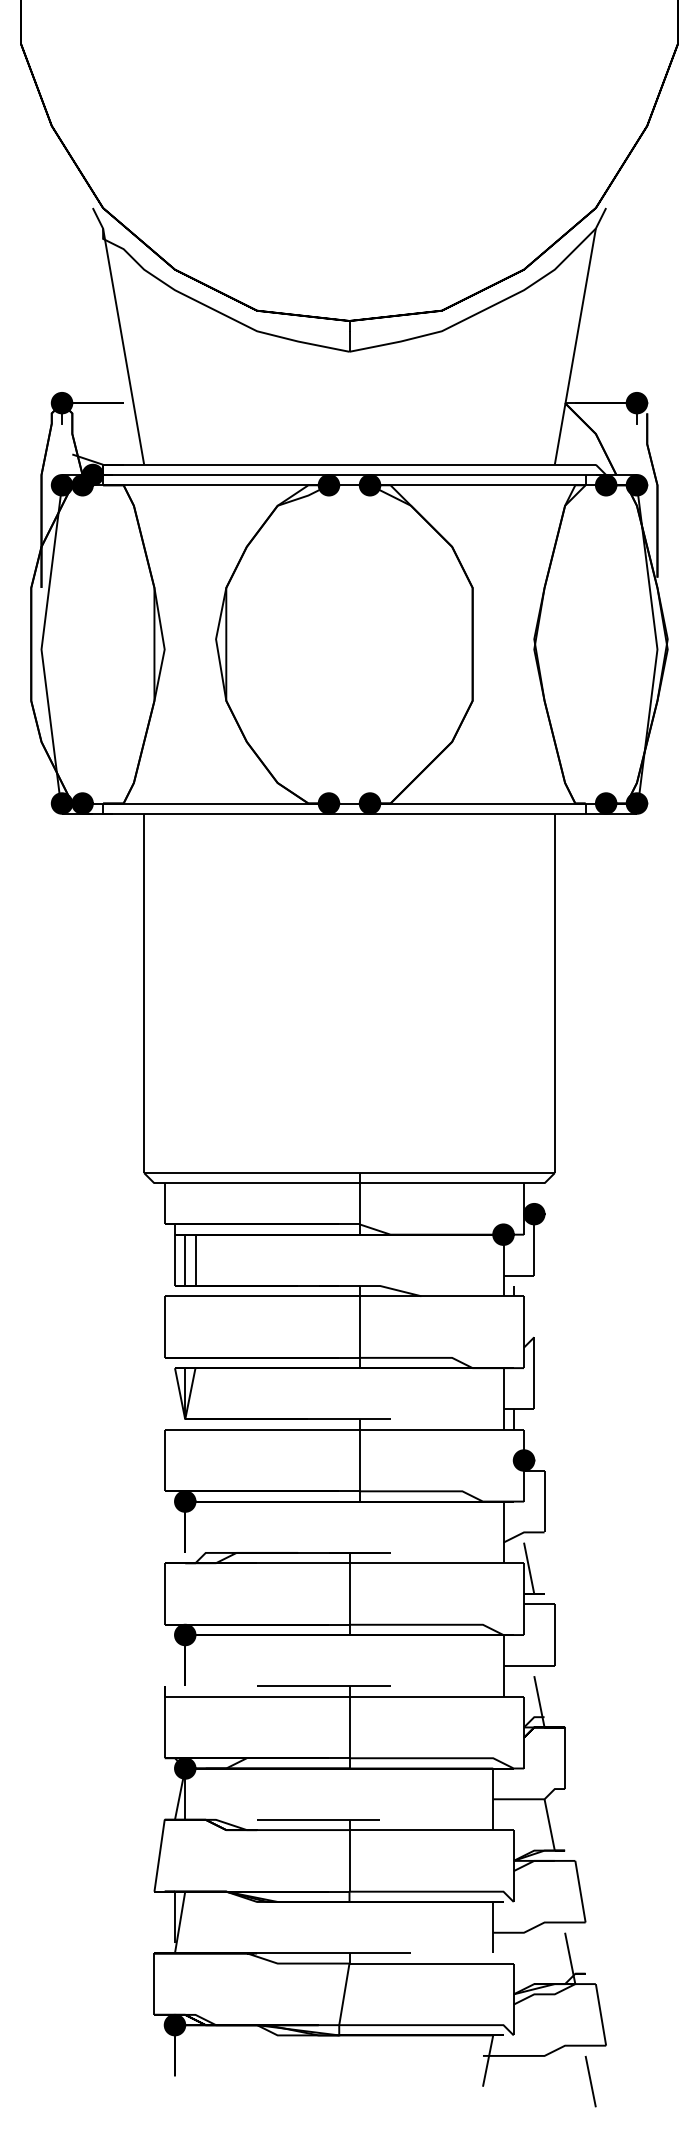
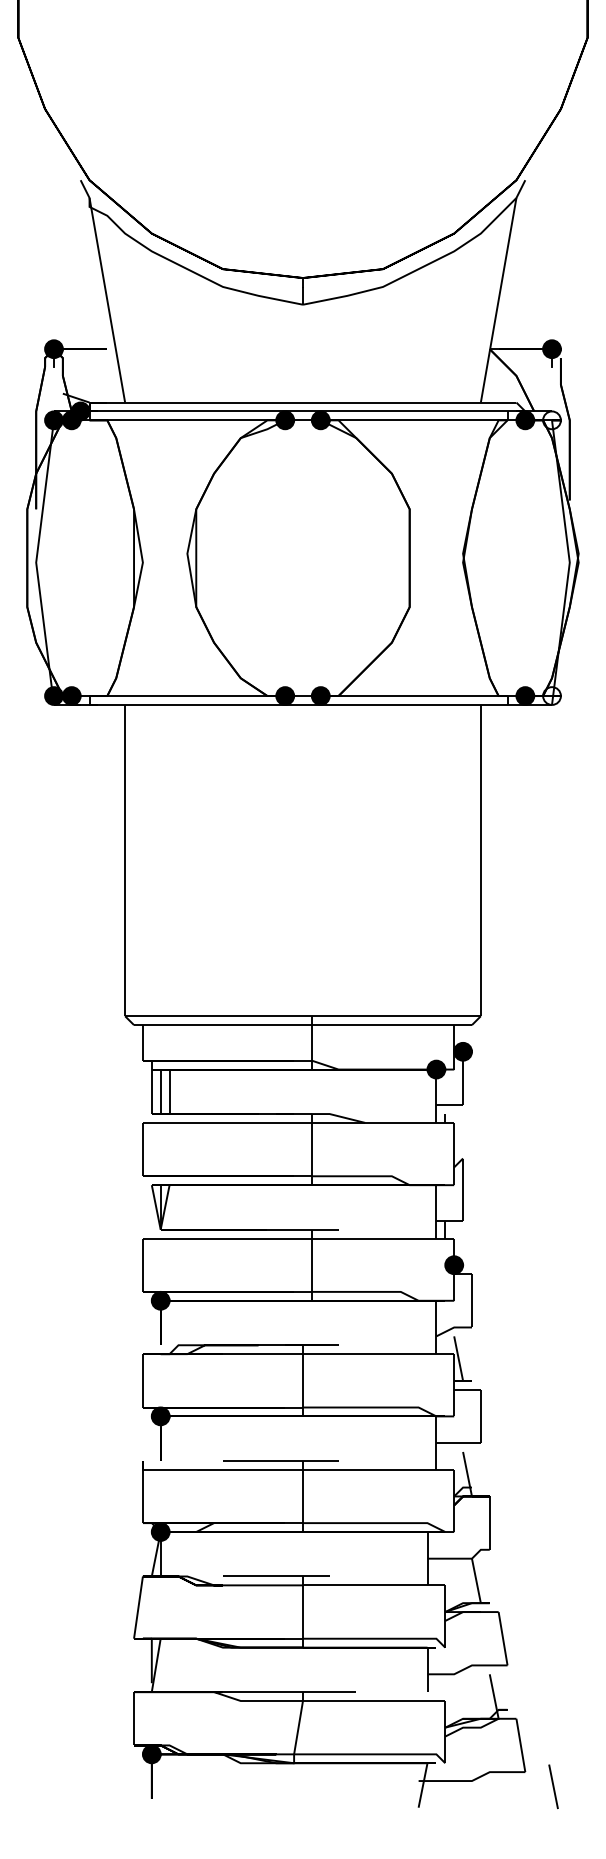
fill: (636, 485) -> (551, 420), removed
fill: (636, 803) -> (551, 696), removed
line: (590, 2081) -> (553, 1786), moved

